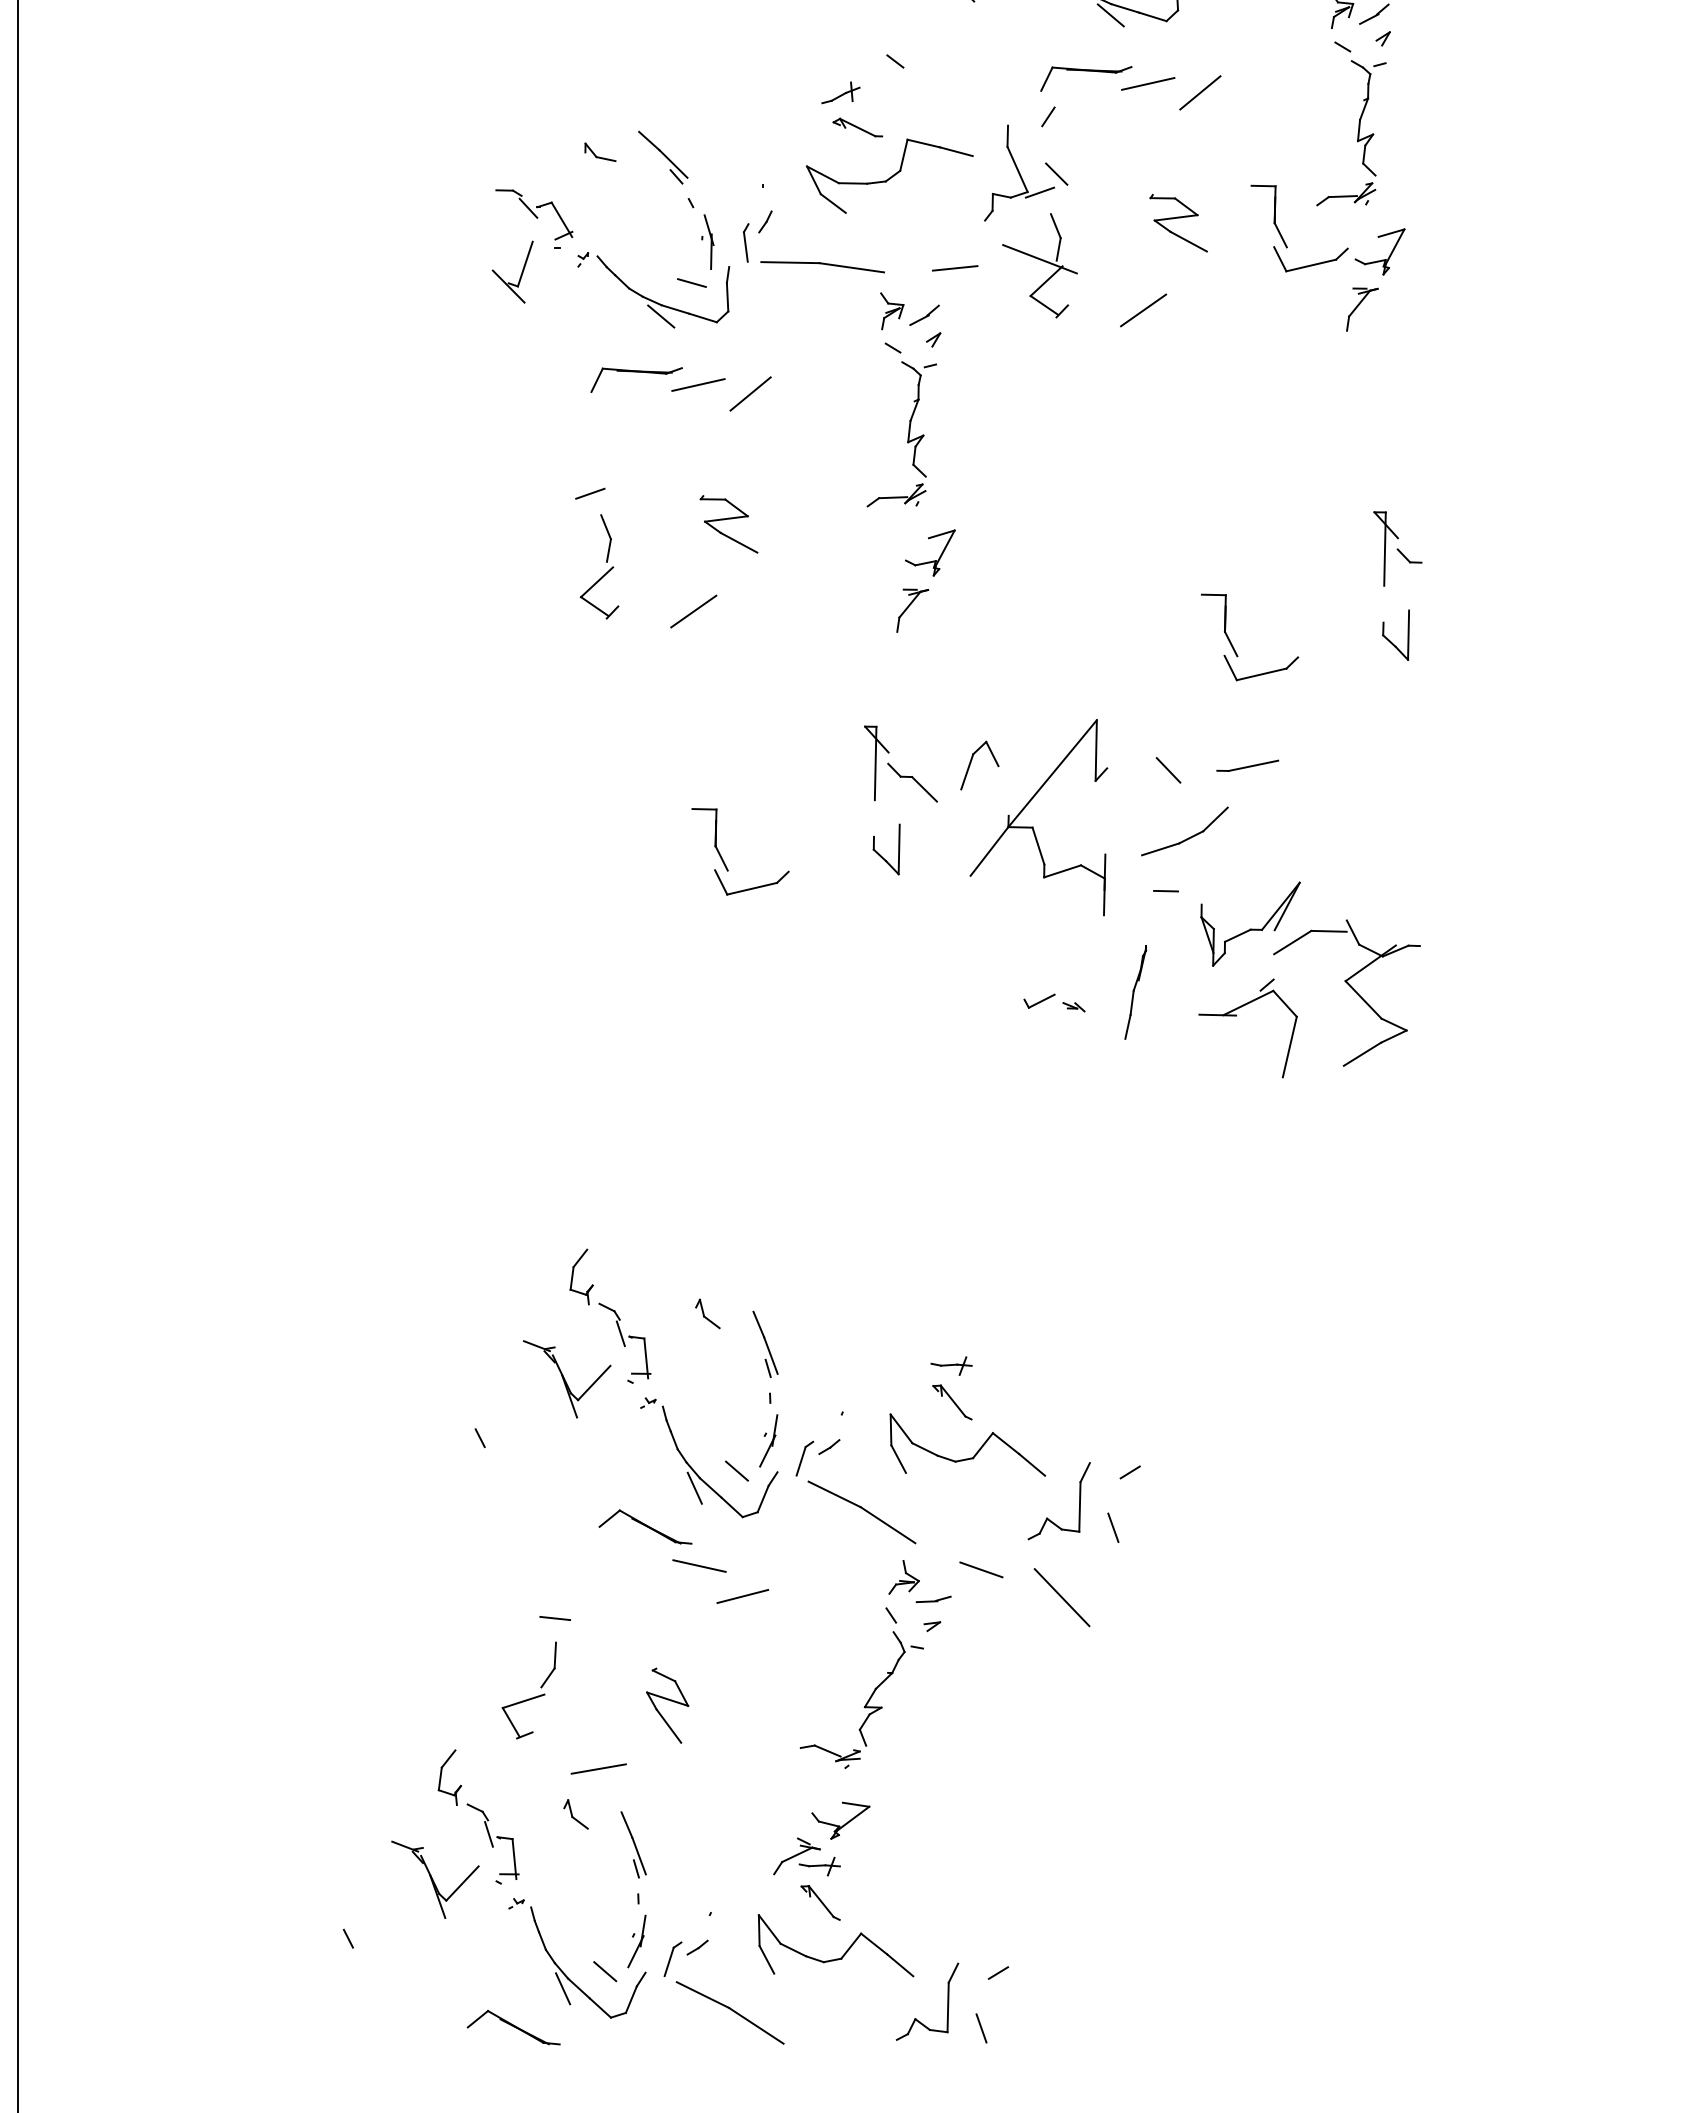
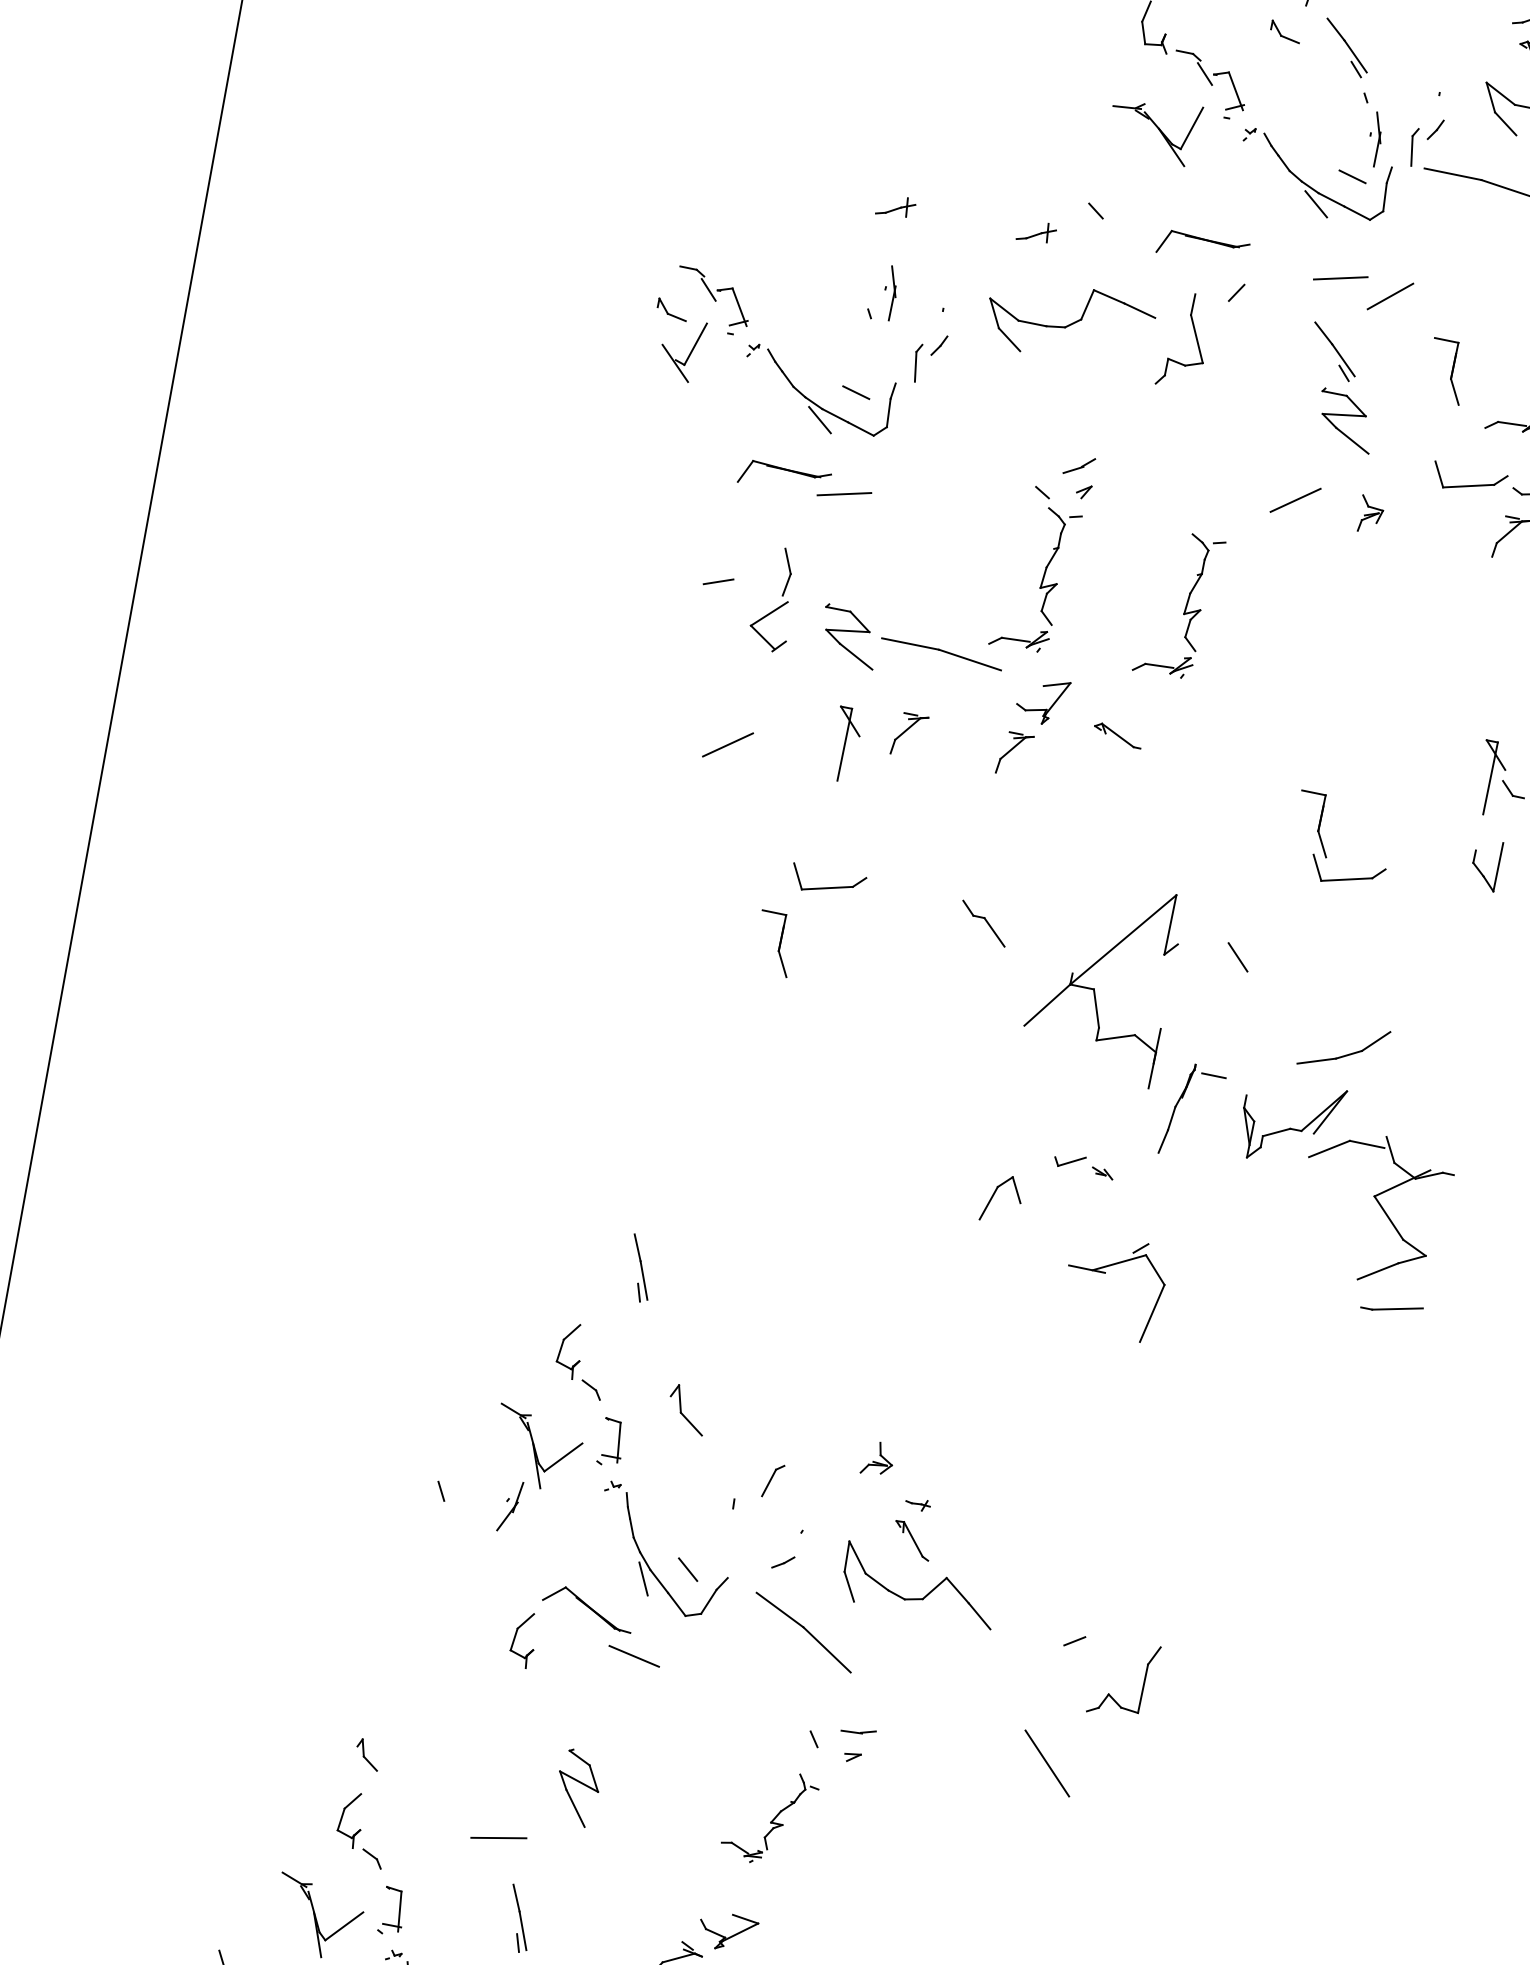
part: (1086, 71) -> (1204, 240), moved
part: (697, 92) -> (895, 206), added
part: (857, 127) -> (1117, 735), moved
part: (600, 151) -> (672, 308), moved
part: (663, 157) -> (1334, 352), moved
line: (1056, 173) -> (1234, 350), removed
line: (1039, 192) -> (1214, 365), removed
part: (1268, 216) -> (1446, 371), moved
part: (707, 241) -> (890, 292), moved
part: (1039, 265) -> (1201, 437), removed
part: (822, 267) -> (941, 654), moved
line: (954, 268) -> (1117, 425), removed
part: (892, 311) -> (1371, 515), moved
line: (750, 393) -> (894, 511), removed
part: (1053, 437) -> (1184, 609), added
part: (606, 562) -> (782, 596), moved
part: (805, 610) -> (909, 735), added
line: (693, 611) -> (727, 744), moved
part: (876, 763) -> (845, 744), moved
part: (971, 763) -> (994, 1195), moved
part: (1247, 765) -> (1391, 1307), moved
part: (1188, 837) -> (1346, 1054), moved
part: (880, 854) -> (939, 988), removed
part: (751, 882) -> (827, 881), moved
part: (1135, 992) -> (1176, 1108), moved
part: (1236, 1016) -> (1105, 1273), moved
part: (707, 1313) -> (687, 1409), size x1.6
line: (620, 1333) -> (598, 1413), removed
part: (765, 1343) -> (640, 1267), moved
part: (951, 1365) -> (918, 1504), size x0.6
part: (768, 1440) -> (510, 1506), moved
part: (804, 1458) -> (772, 1480), moved
part: (1047, 1517) -> (1109, 1693), moved
line: (1113, 1527) -> (1048, 1692), removed
part: (579, 1569) -> (515, 1638), added
line: (981, 1569) -> (911, 1710), removed
part: (903, 1577) -> (877, 1459), moved
line: (742, 1596) -> (671, 1693), removed
line: (1061, 1597) -> (1046, 1763), moved
line: (554, 1618) -> (482, 1682), removed
part: (531, 1697) -> (445, 1755), removed
part: (861, 1700) -> (769, 1817), size x0.7
part: (575, 1814) -> (367, 1754), moved
line: (488, 1834) -> (378, 1882), removed

